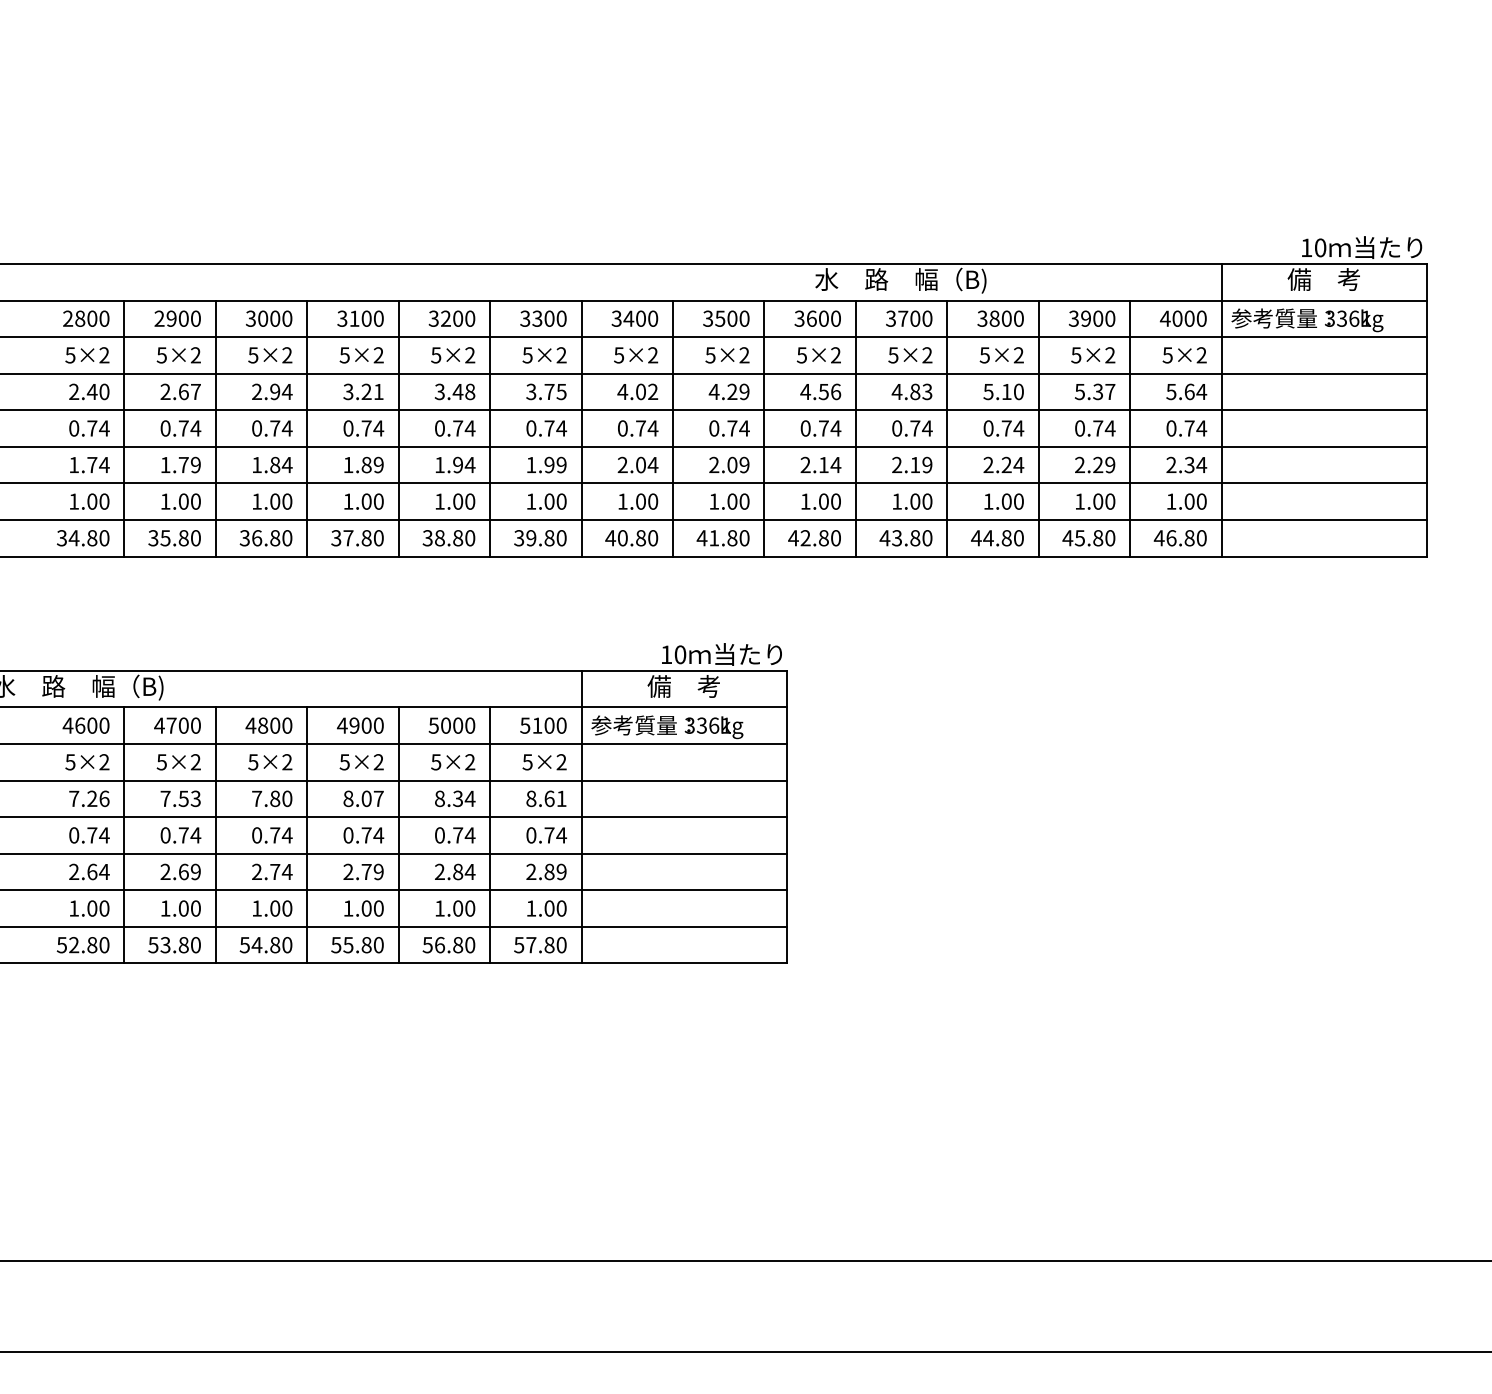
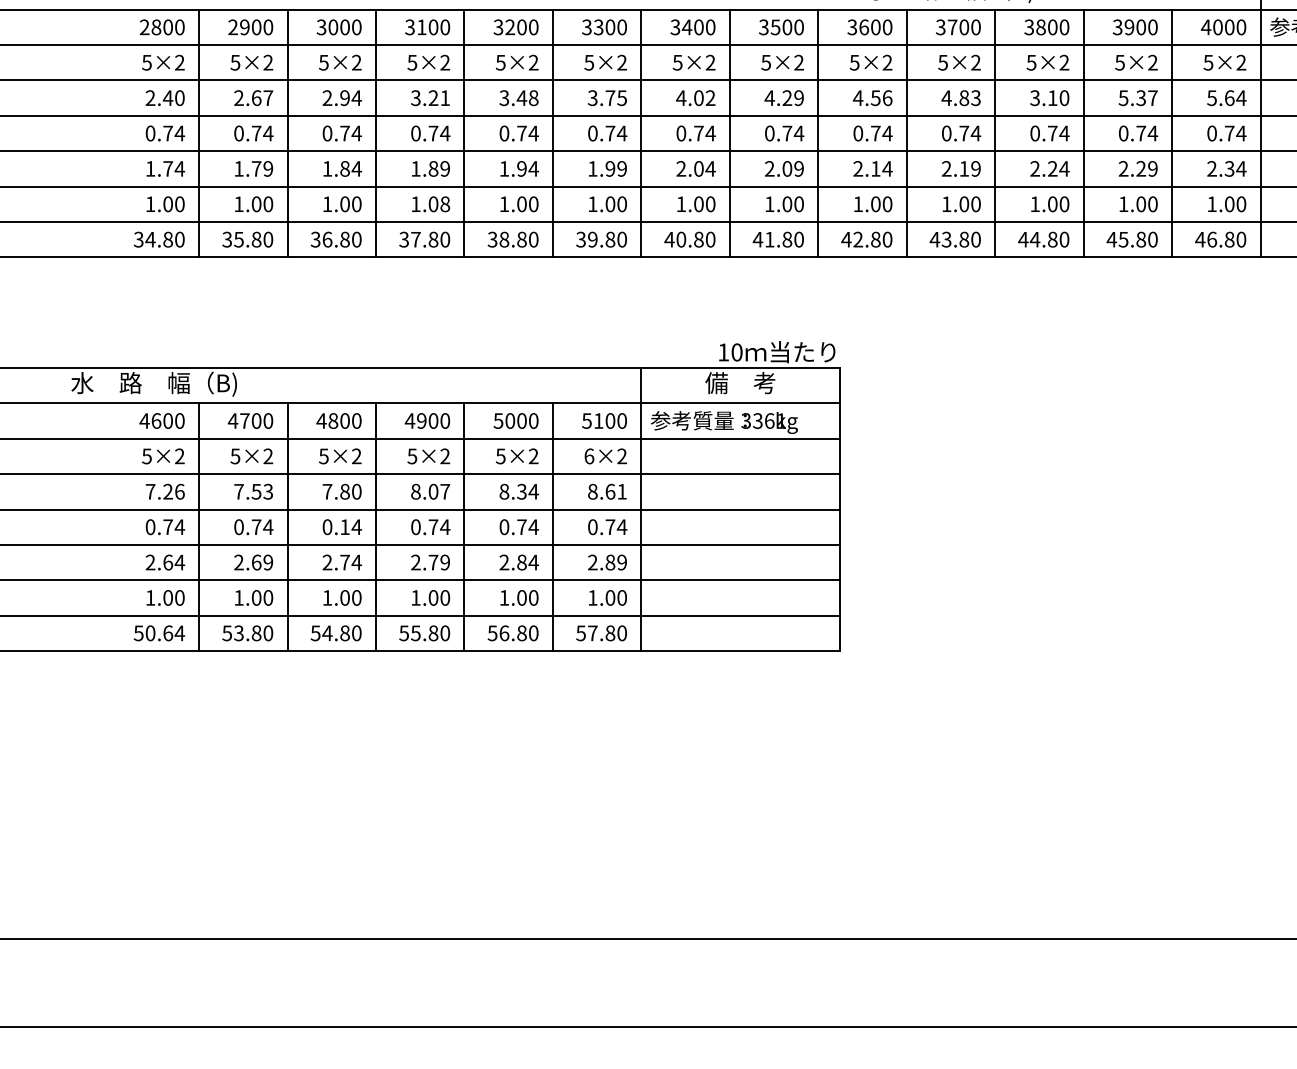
text: (988, 391) -> (1035, 97), 5.10 -> 3.10
text: (378, 501) -> (444, 204), 1.00 -> 1.08
text: (527, 762) -> (589, 456), 5×2 -> 6×2
text: (275, 835) -> (345, 527), 0.74 -> 0.14
text: (89, 944) -> (165, 632), 52.80 -> 50.64

